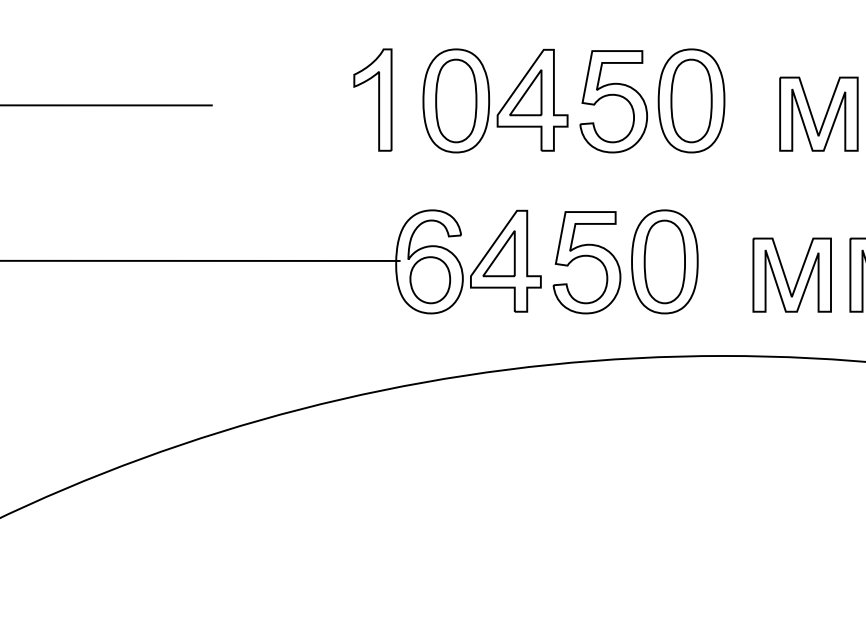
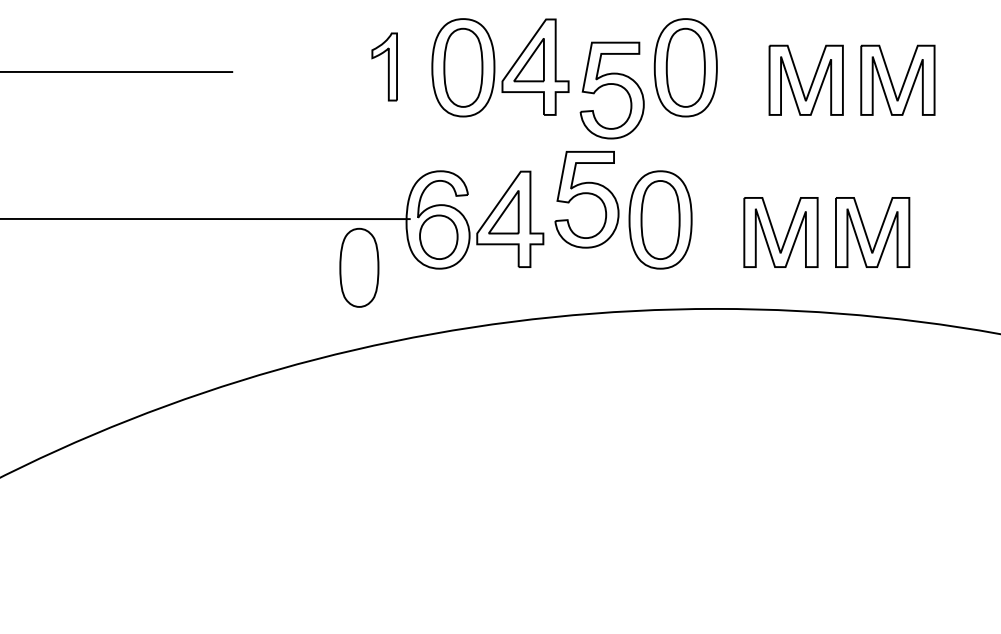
part: (372, 99) -> (384, 66), size x0.7
part: (612, 101) -> (611, 90), moved
part: (586, 262) -> (586, 199), moved
part: (346, 312) -> (359, 267), added

